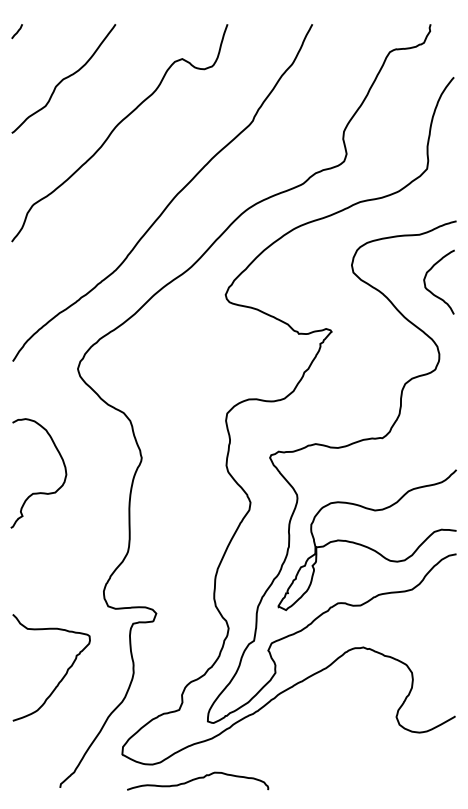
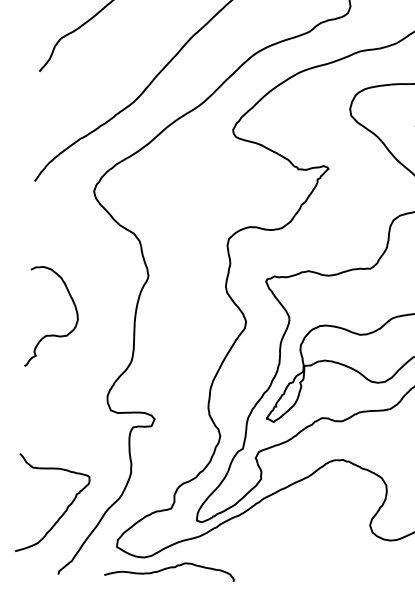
curve: (38, 492) -> (51, 334), moved
curve: (63, 675) -> (63, 511), moved
curve: (198, 779) -> (170, 568), moved

